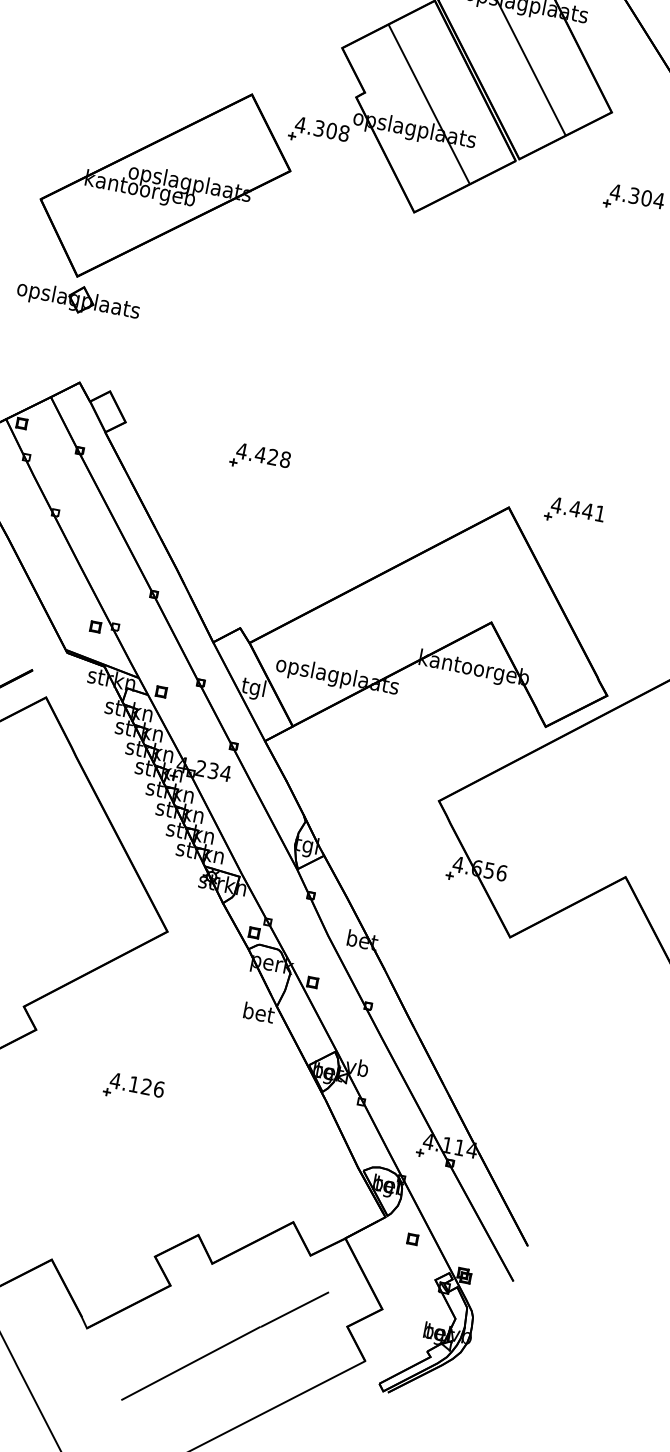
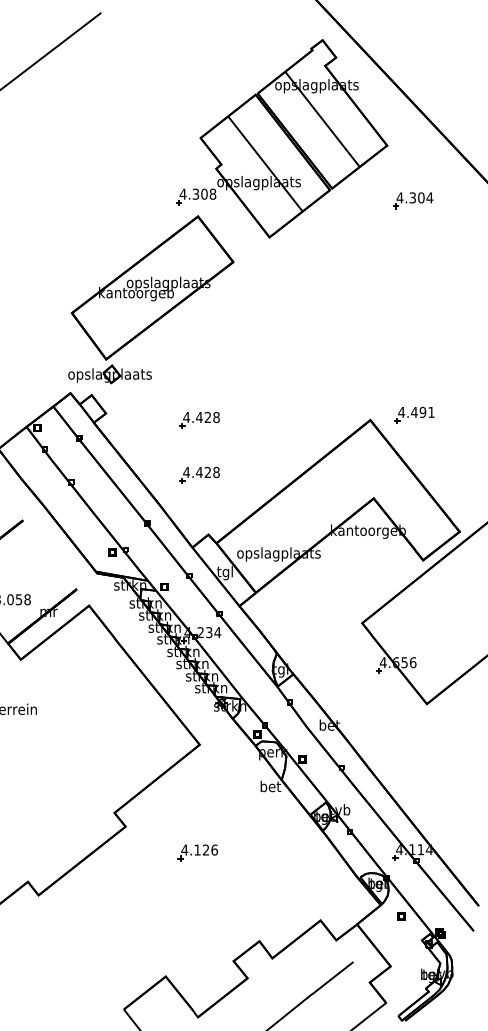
part: (160, 202) -> (151, 299), moved
text: (587, 509) -> (422, 411), 4.441 -> 4.491
part: (244, 539) -> (199, 475), added

